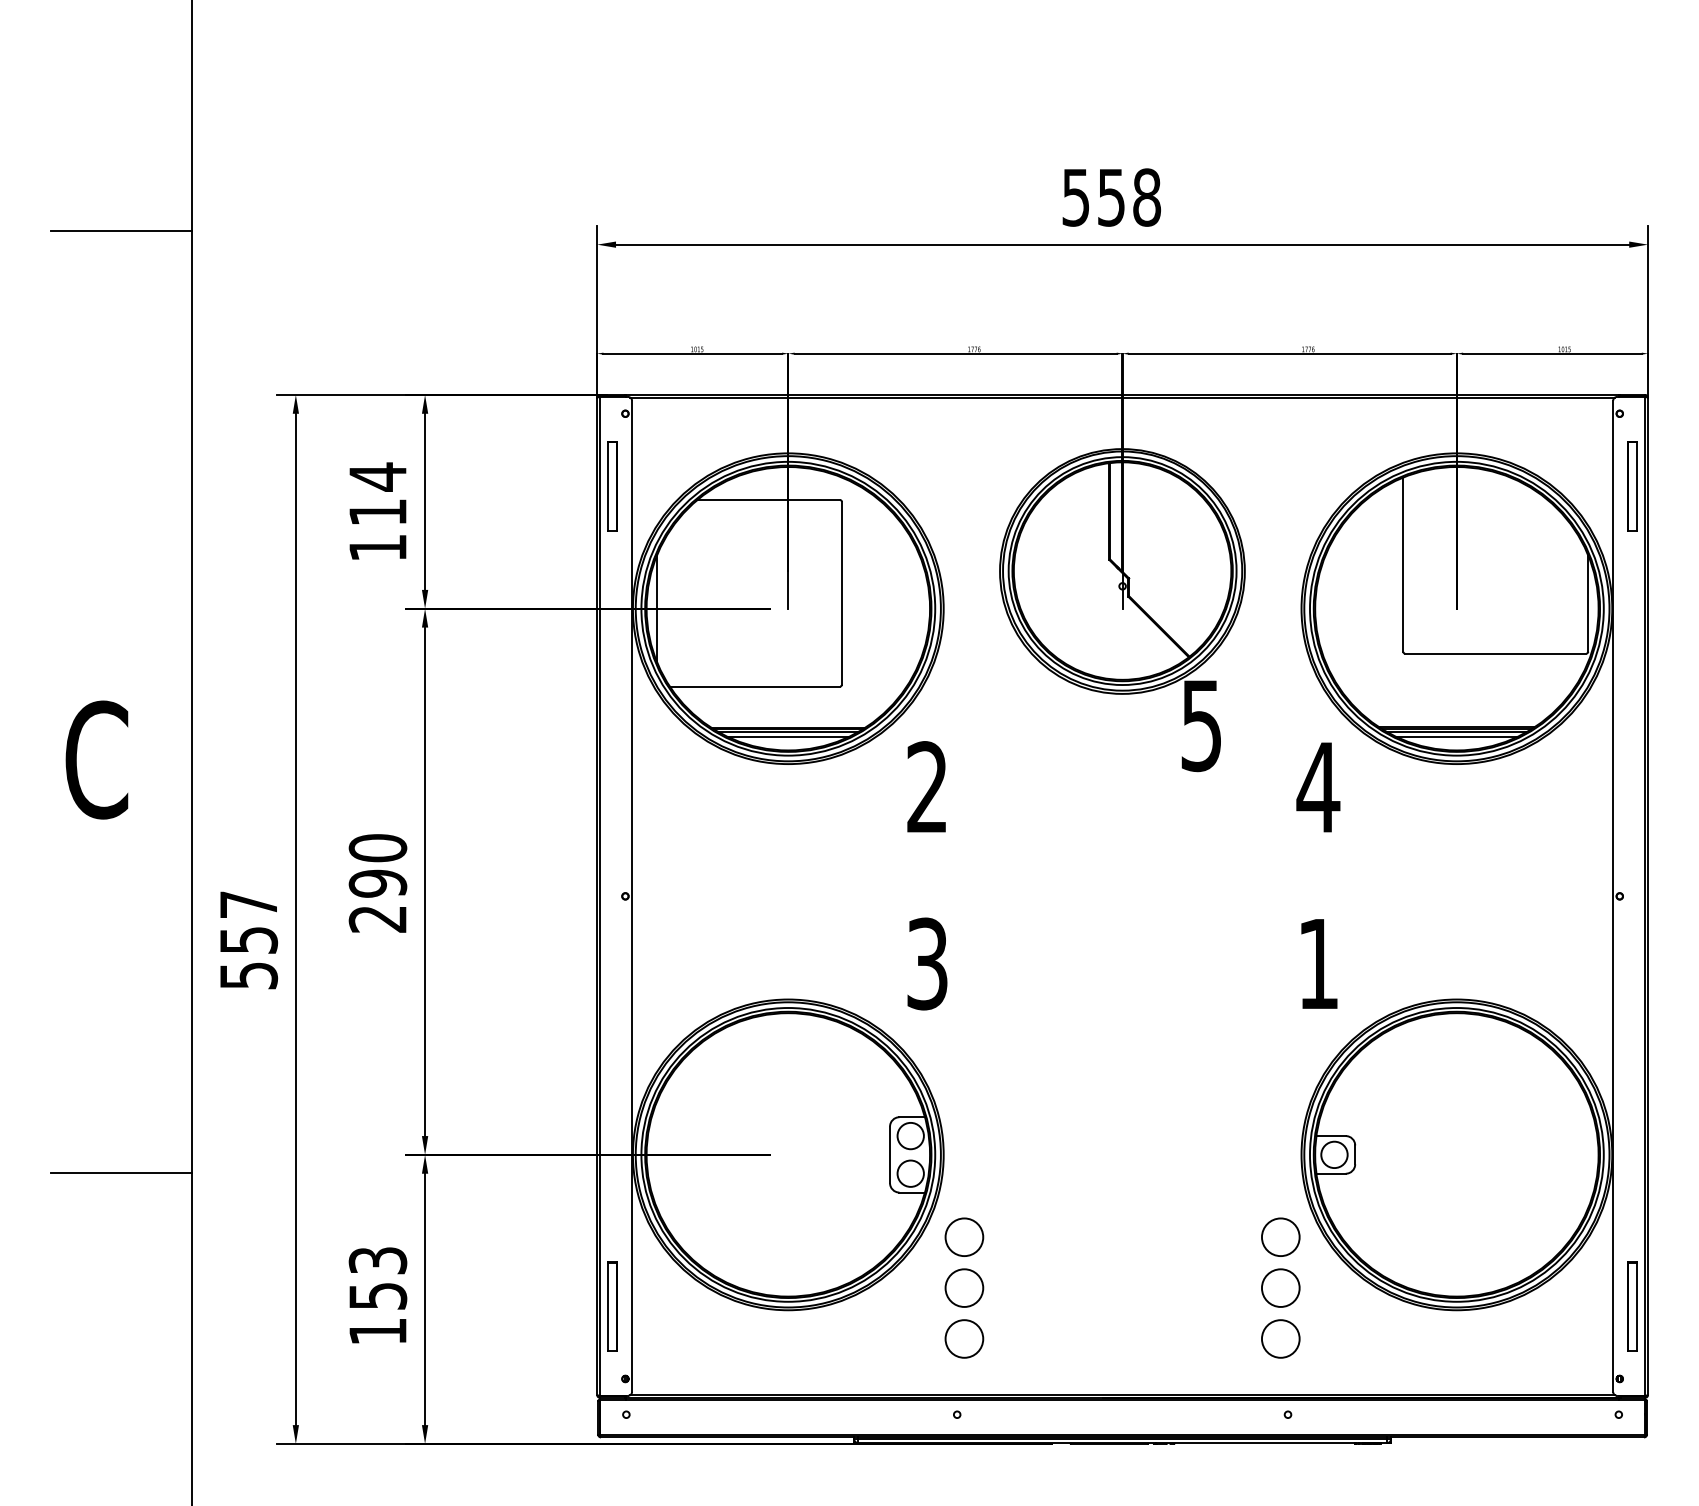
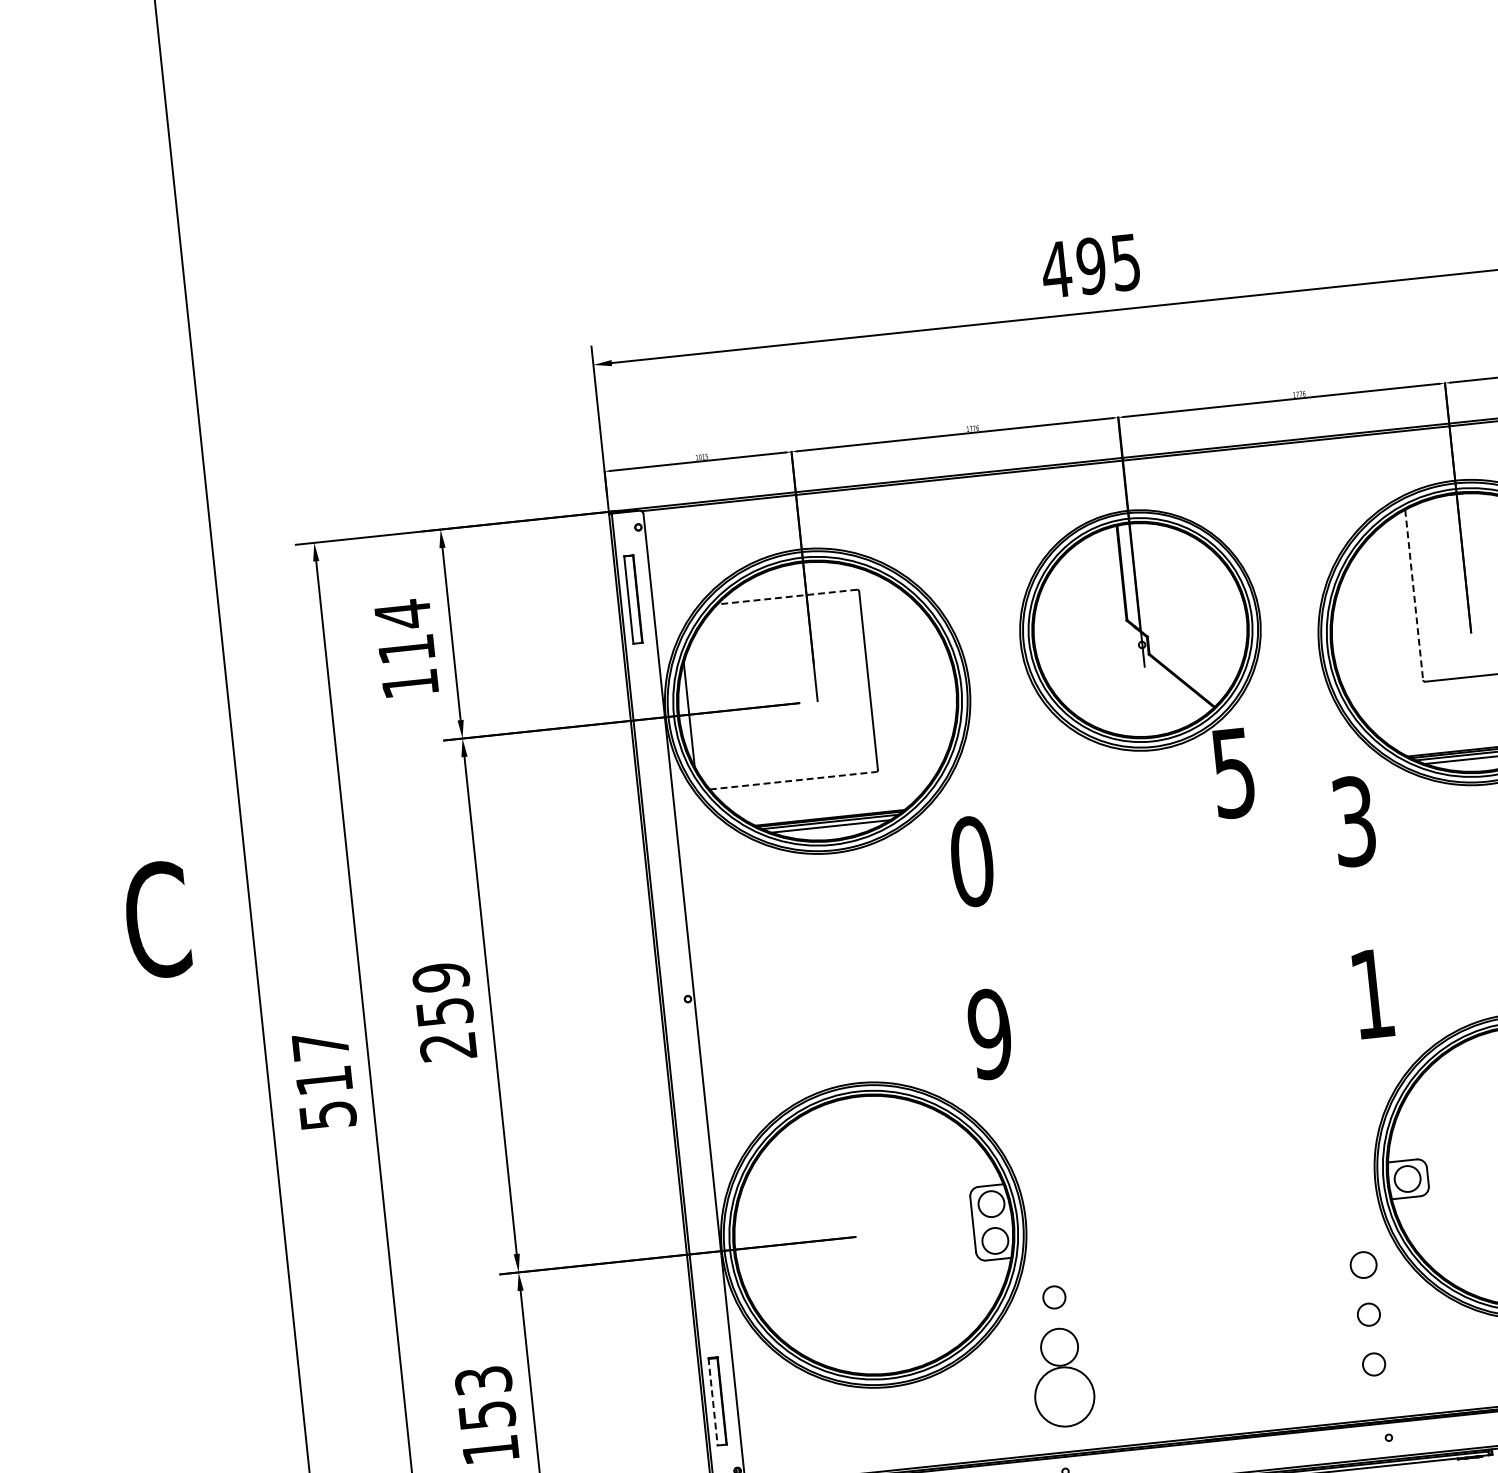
text: (1111, 197) -> (1091, 266), 558 -> 495
line: (121, 231) -> (127, 400), removed
line: (768, 500) -> (787, 597), solid -> dashed
line: (1403, 565) -> (1414, 595), solid -> dashed
line: (755, 686) -> (793, 780), solid -> dashed
text: (927, 787) -> (972, 861), 2 -> 0
text: (1318, 787) -> (1354, 821), 4 -> 3
text: (377, 865) -> (442, 994), 290 -> 259
text: (249, 940) -> (325, 1080), 557 -> 517
text: (927, 963) -> (990, 1033), 3 -> 9
line: (121, 1172) -> (223, 1320), removed
circle: (964, 1236) -> (1054, 1296), size x0.6
circle: (1280, 1237) -> (1363, 1265), size x0.7
circle: (1280, 1287) -> (1368, 1314), size x0.6
line: (608, 1306) -> (713, 1401), solid -> dashed
circle: (964, 1338) -> (1064, 1396), size x1.6
circle: (1280, 1338) -> (1373, 1364), size x0.6

